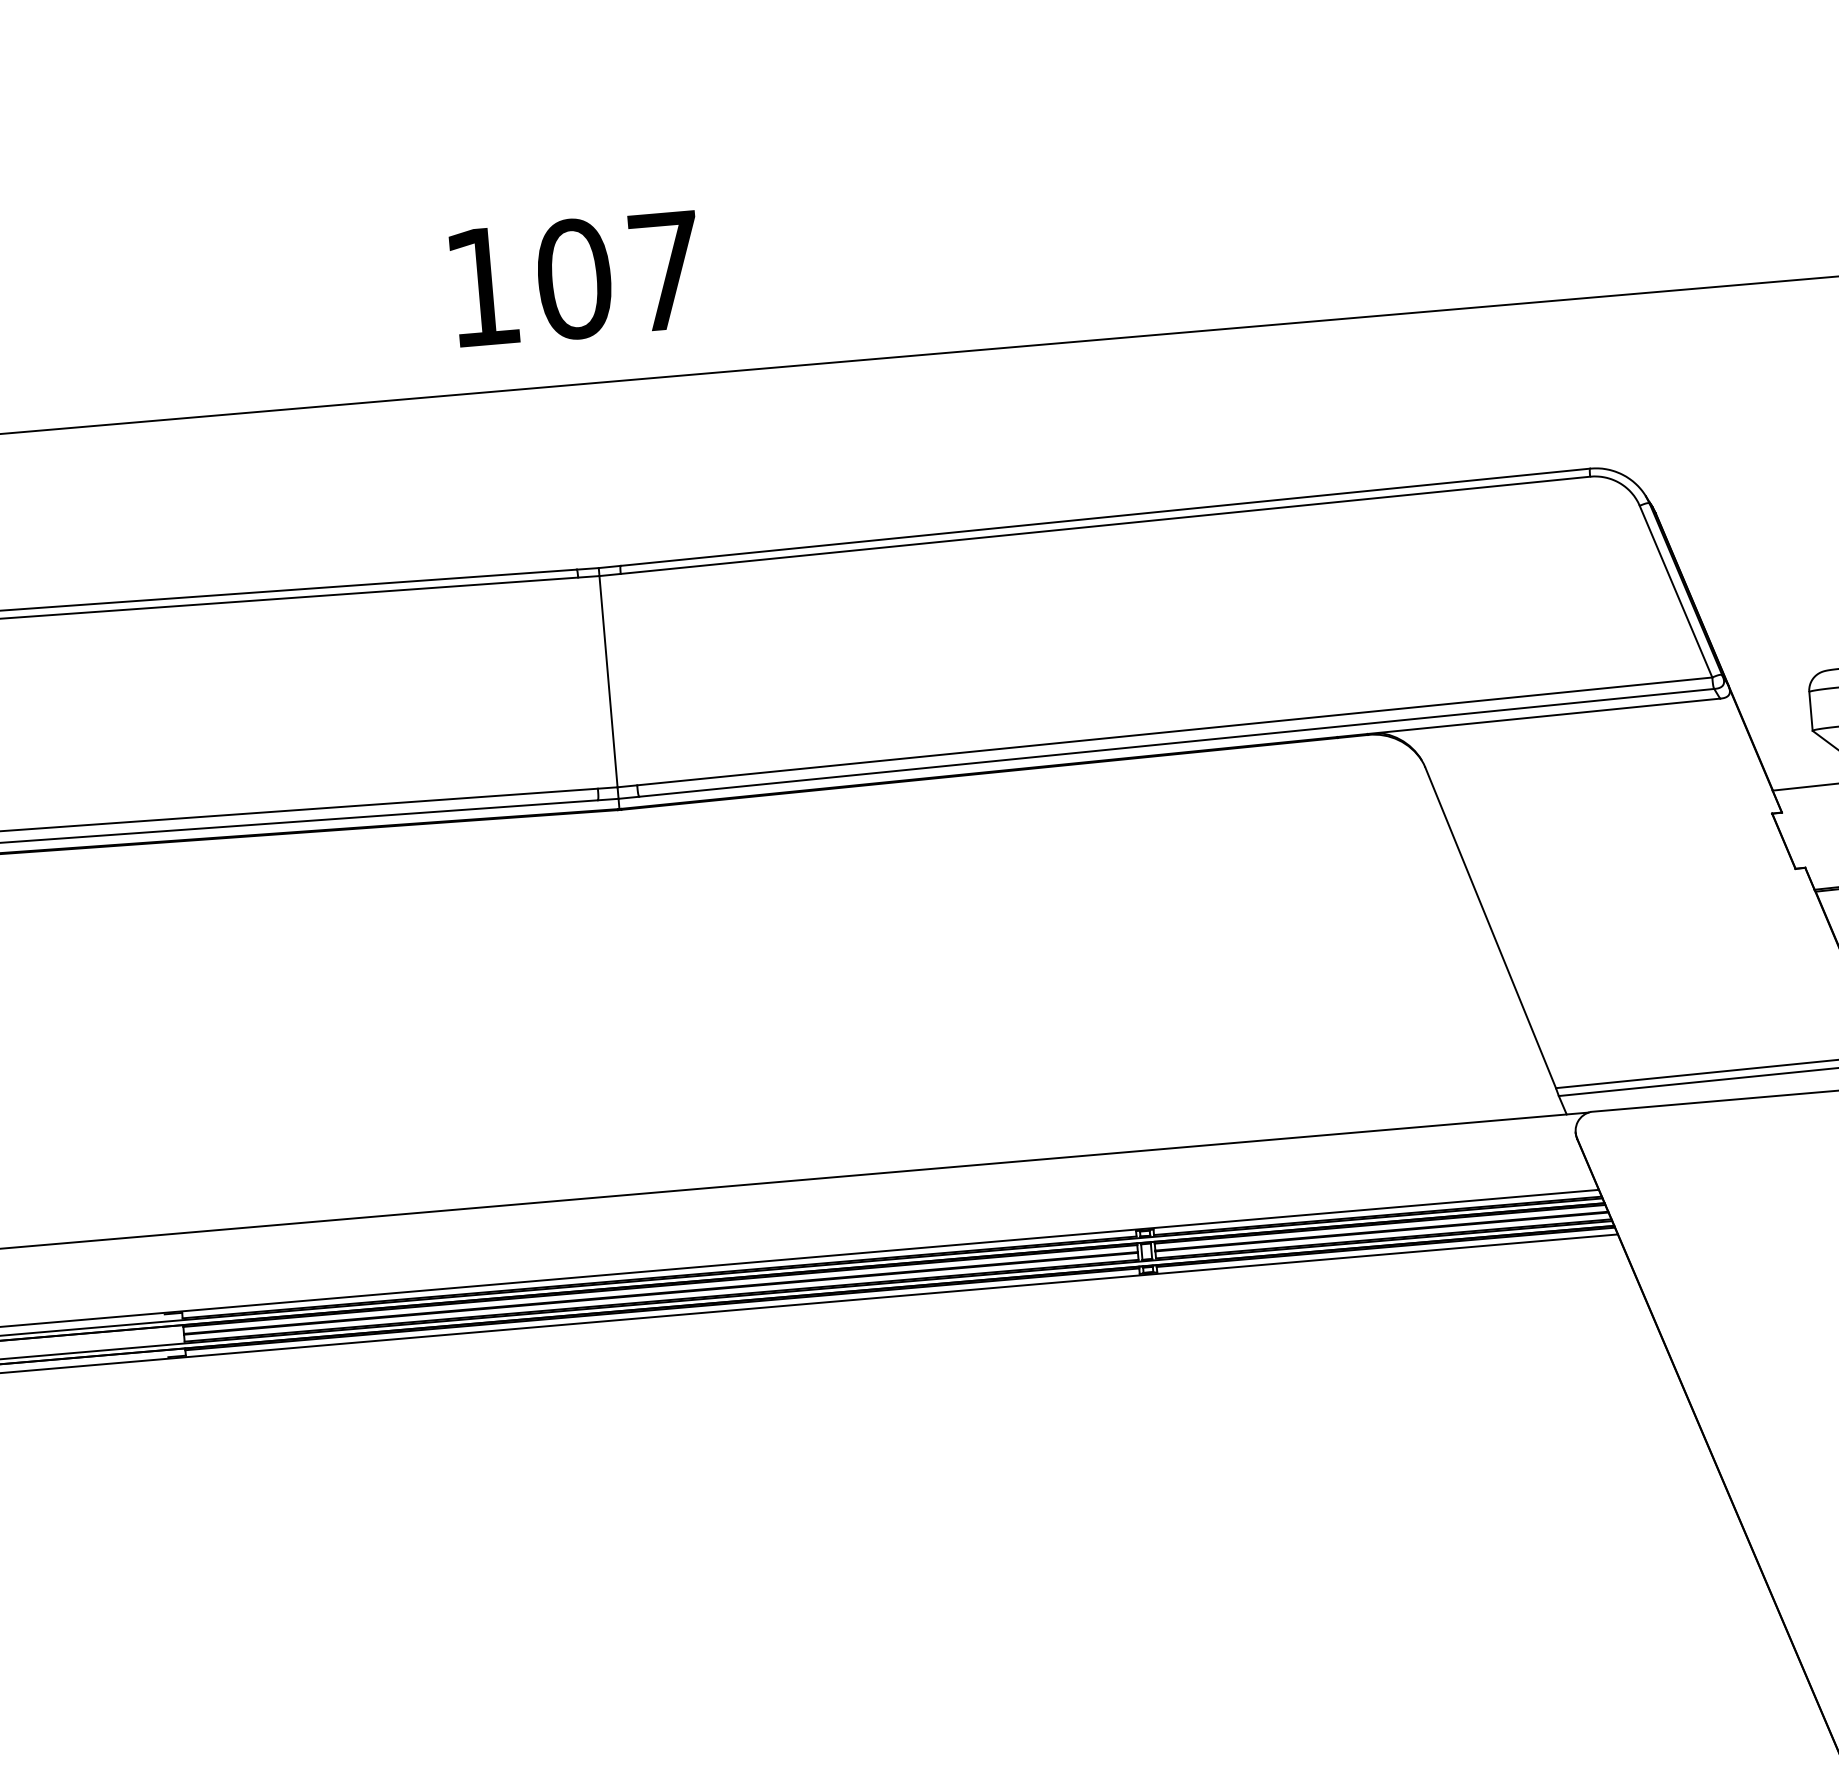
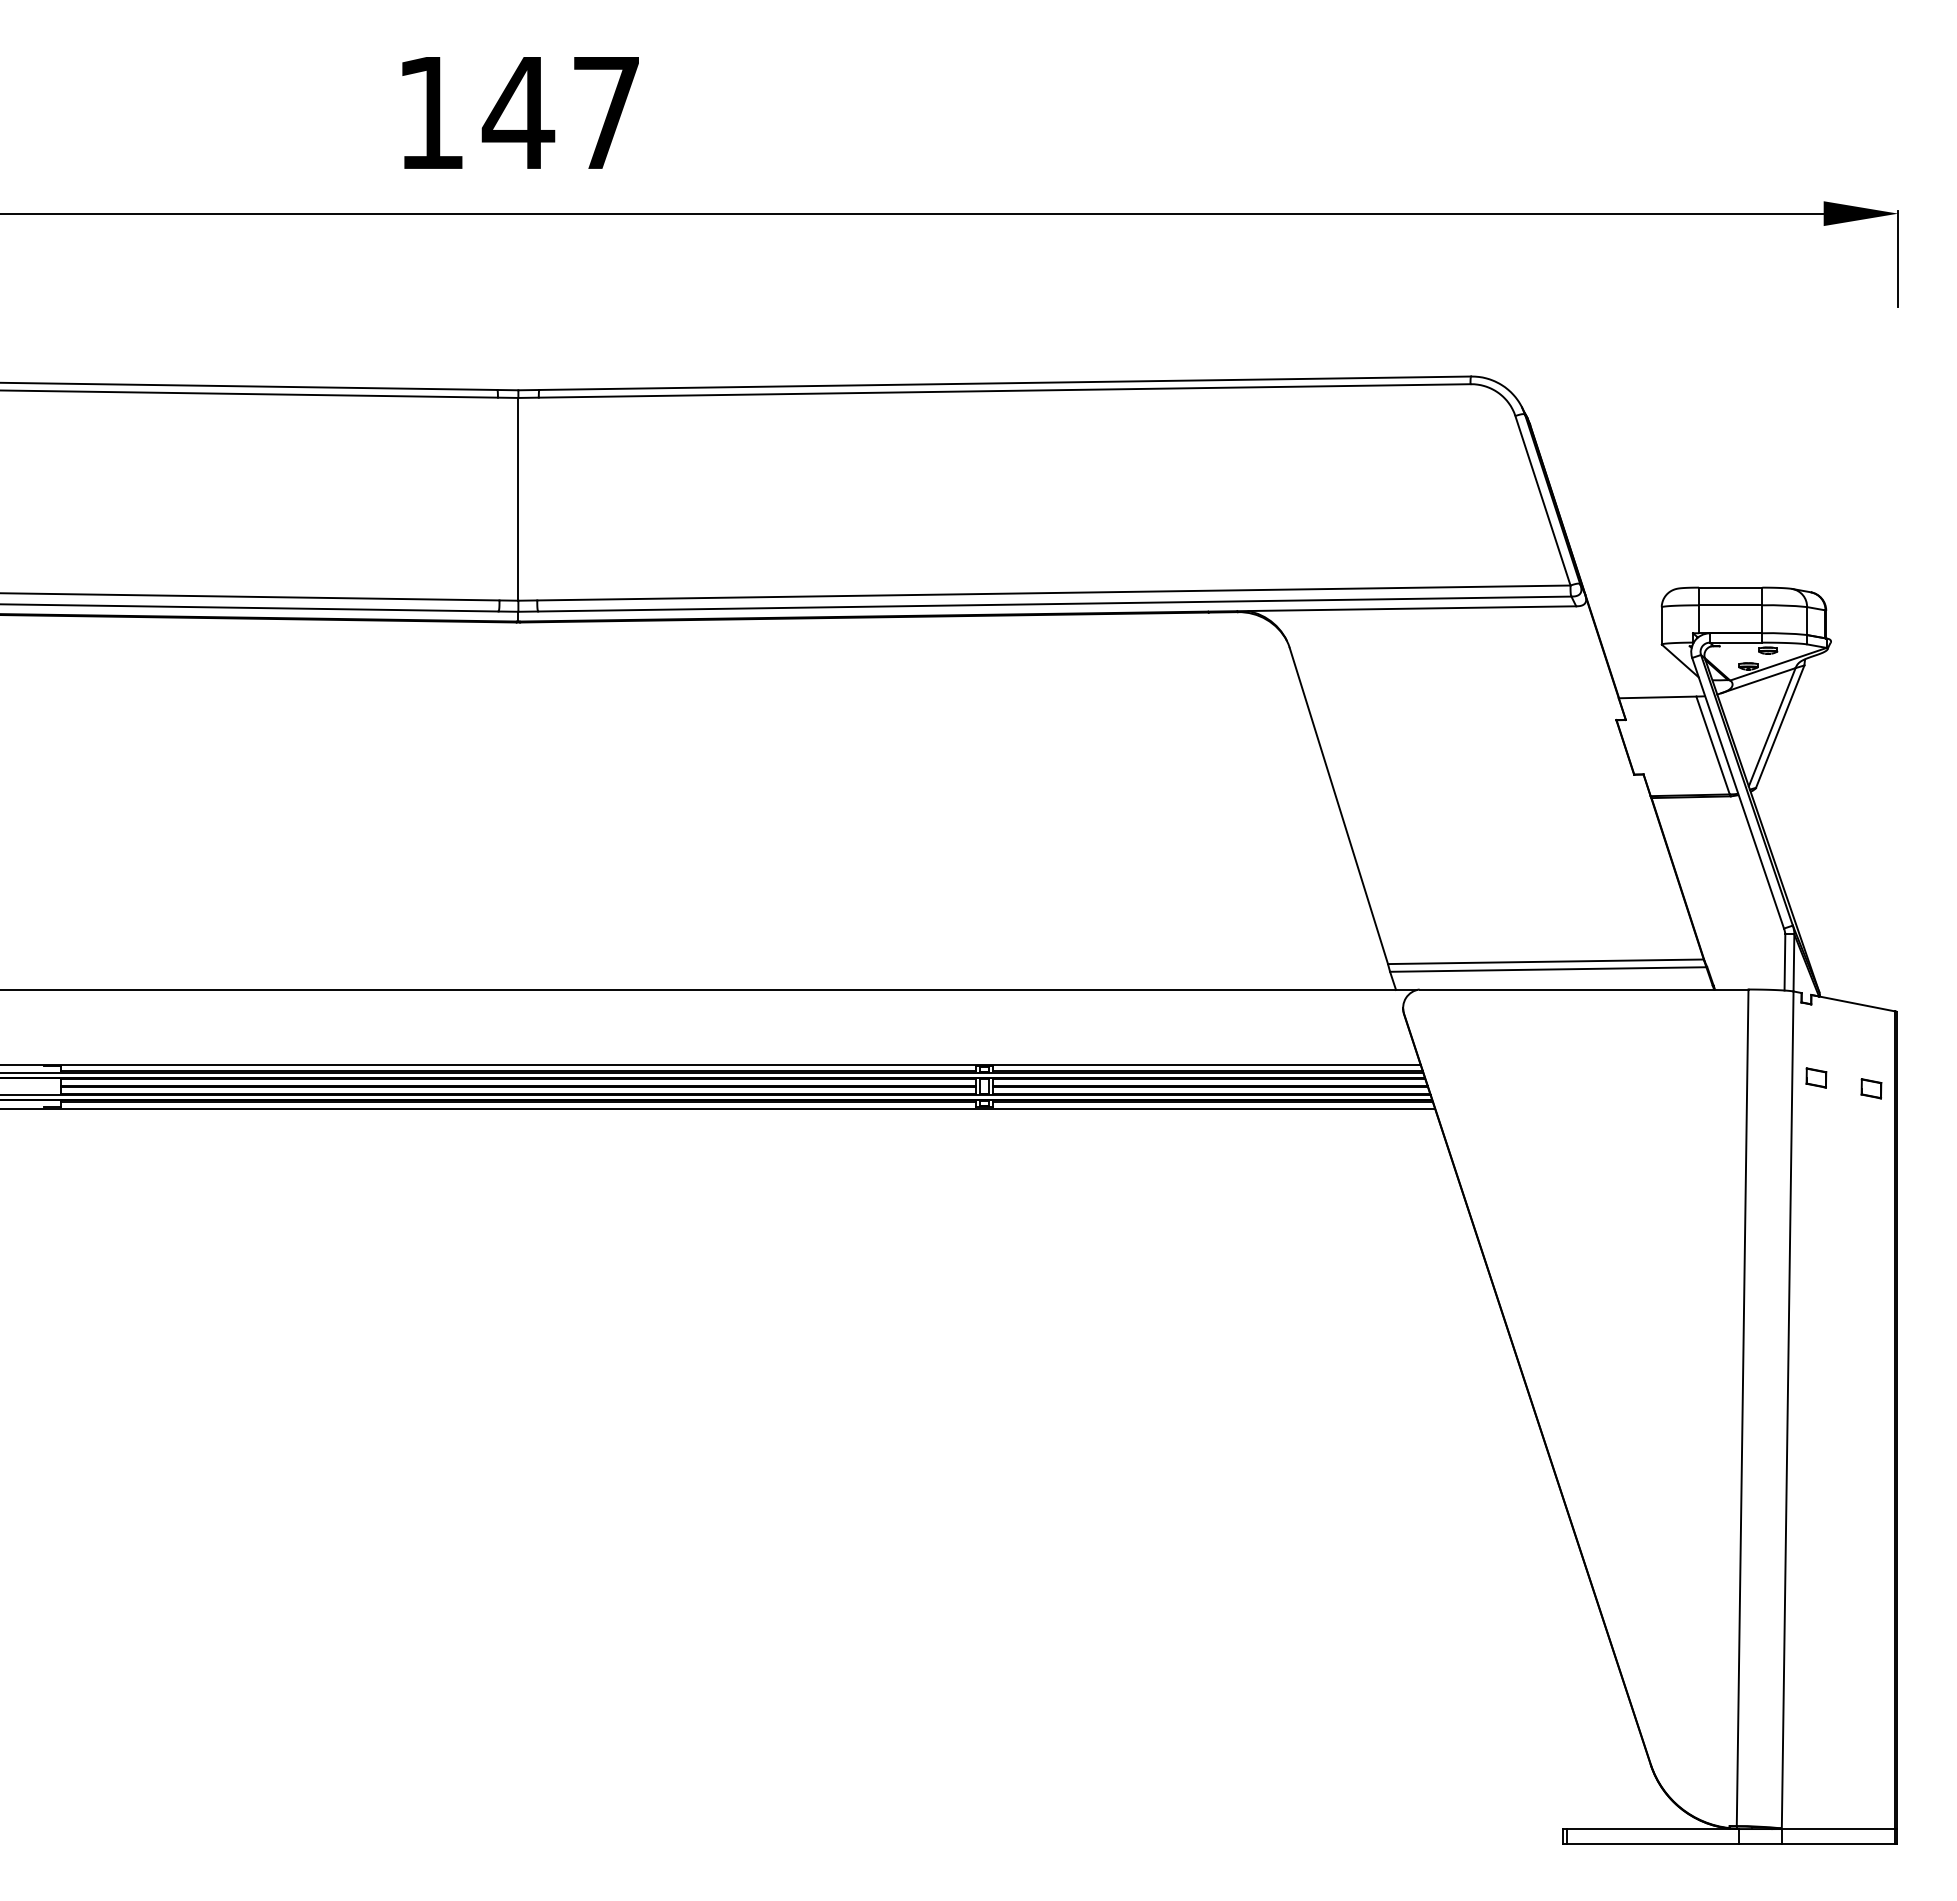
text: (574, 278) -> (518, 112), 107 -> 147

